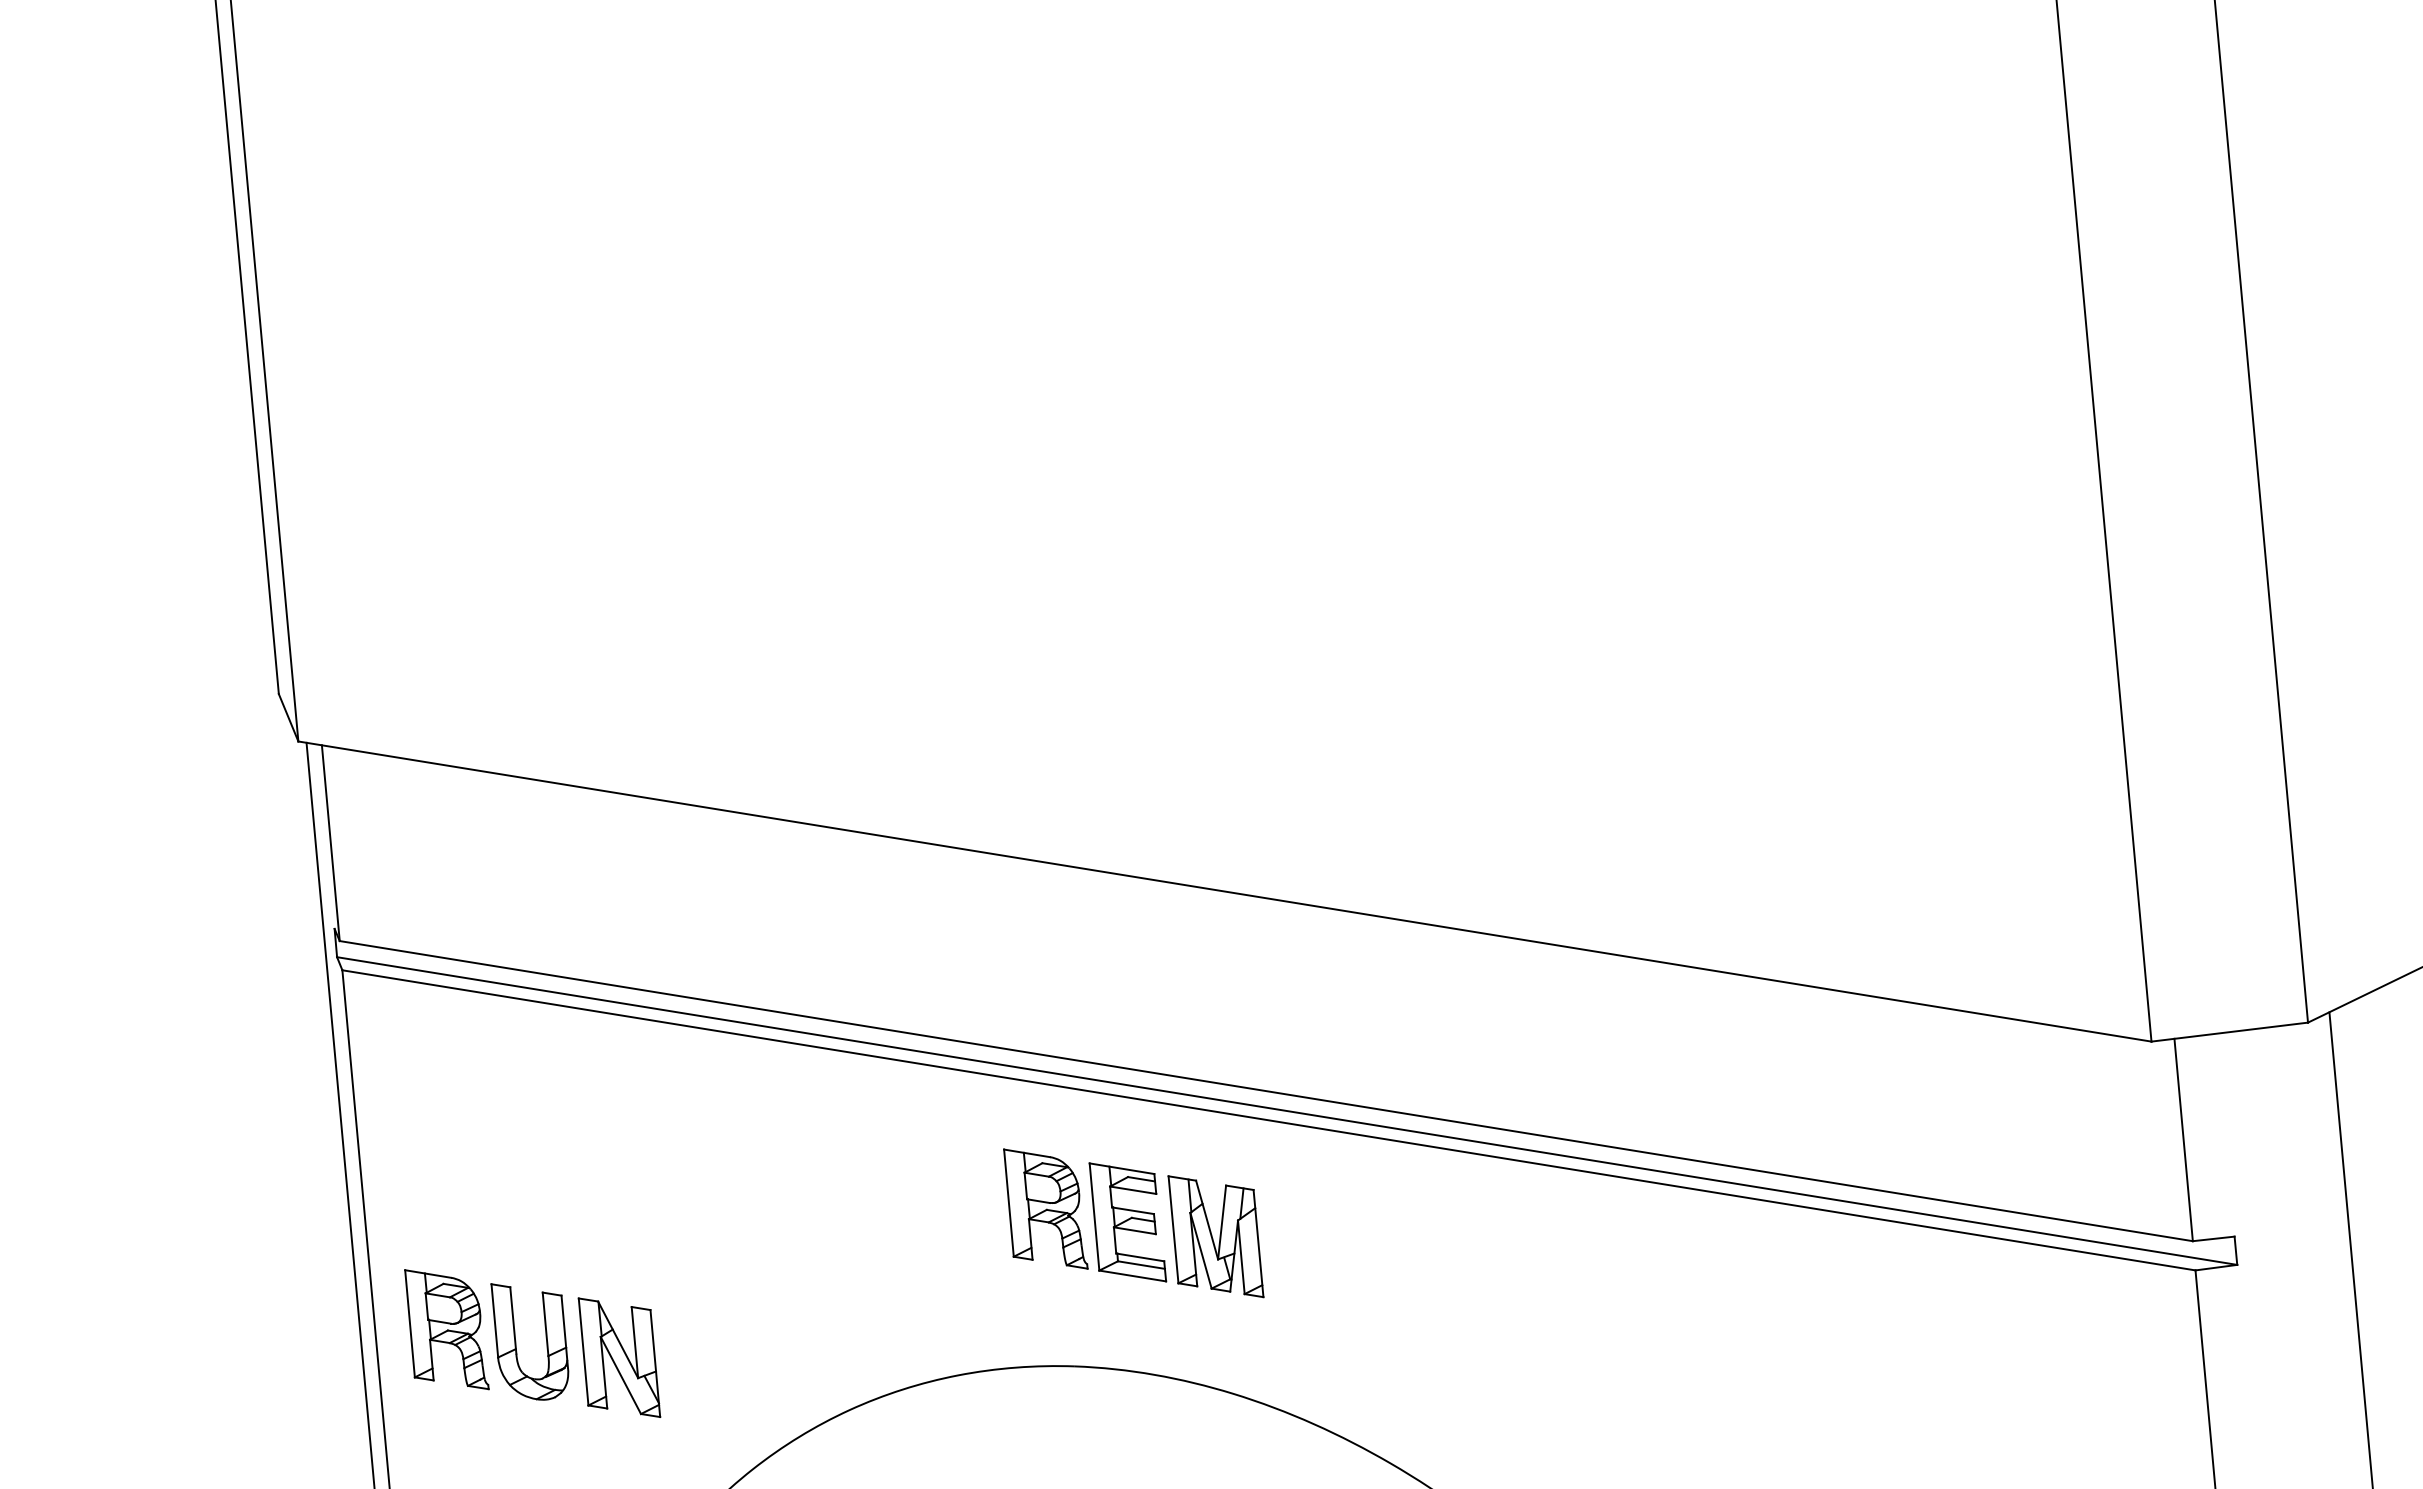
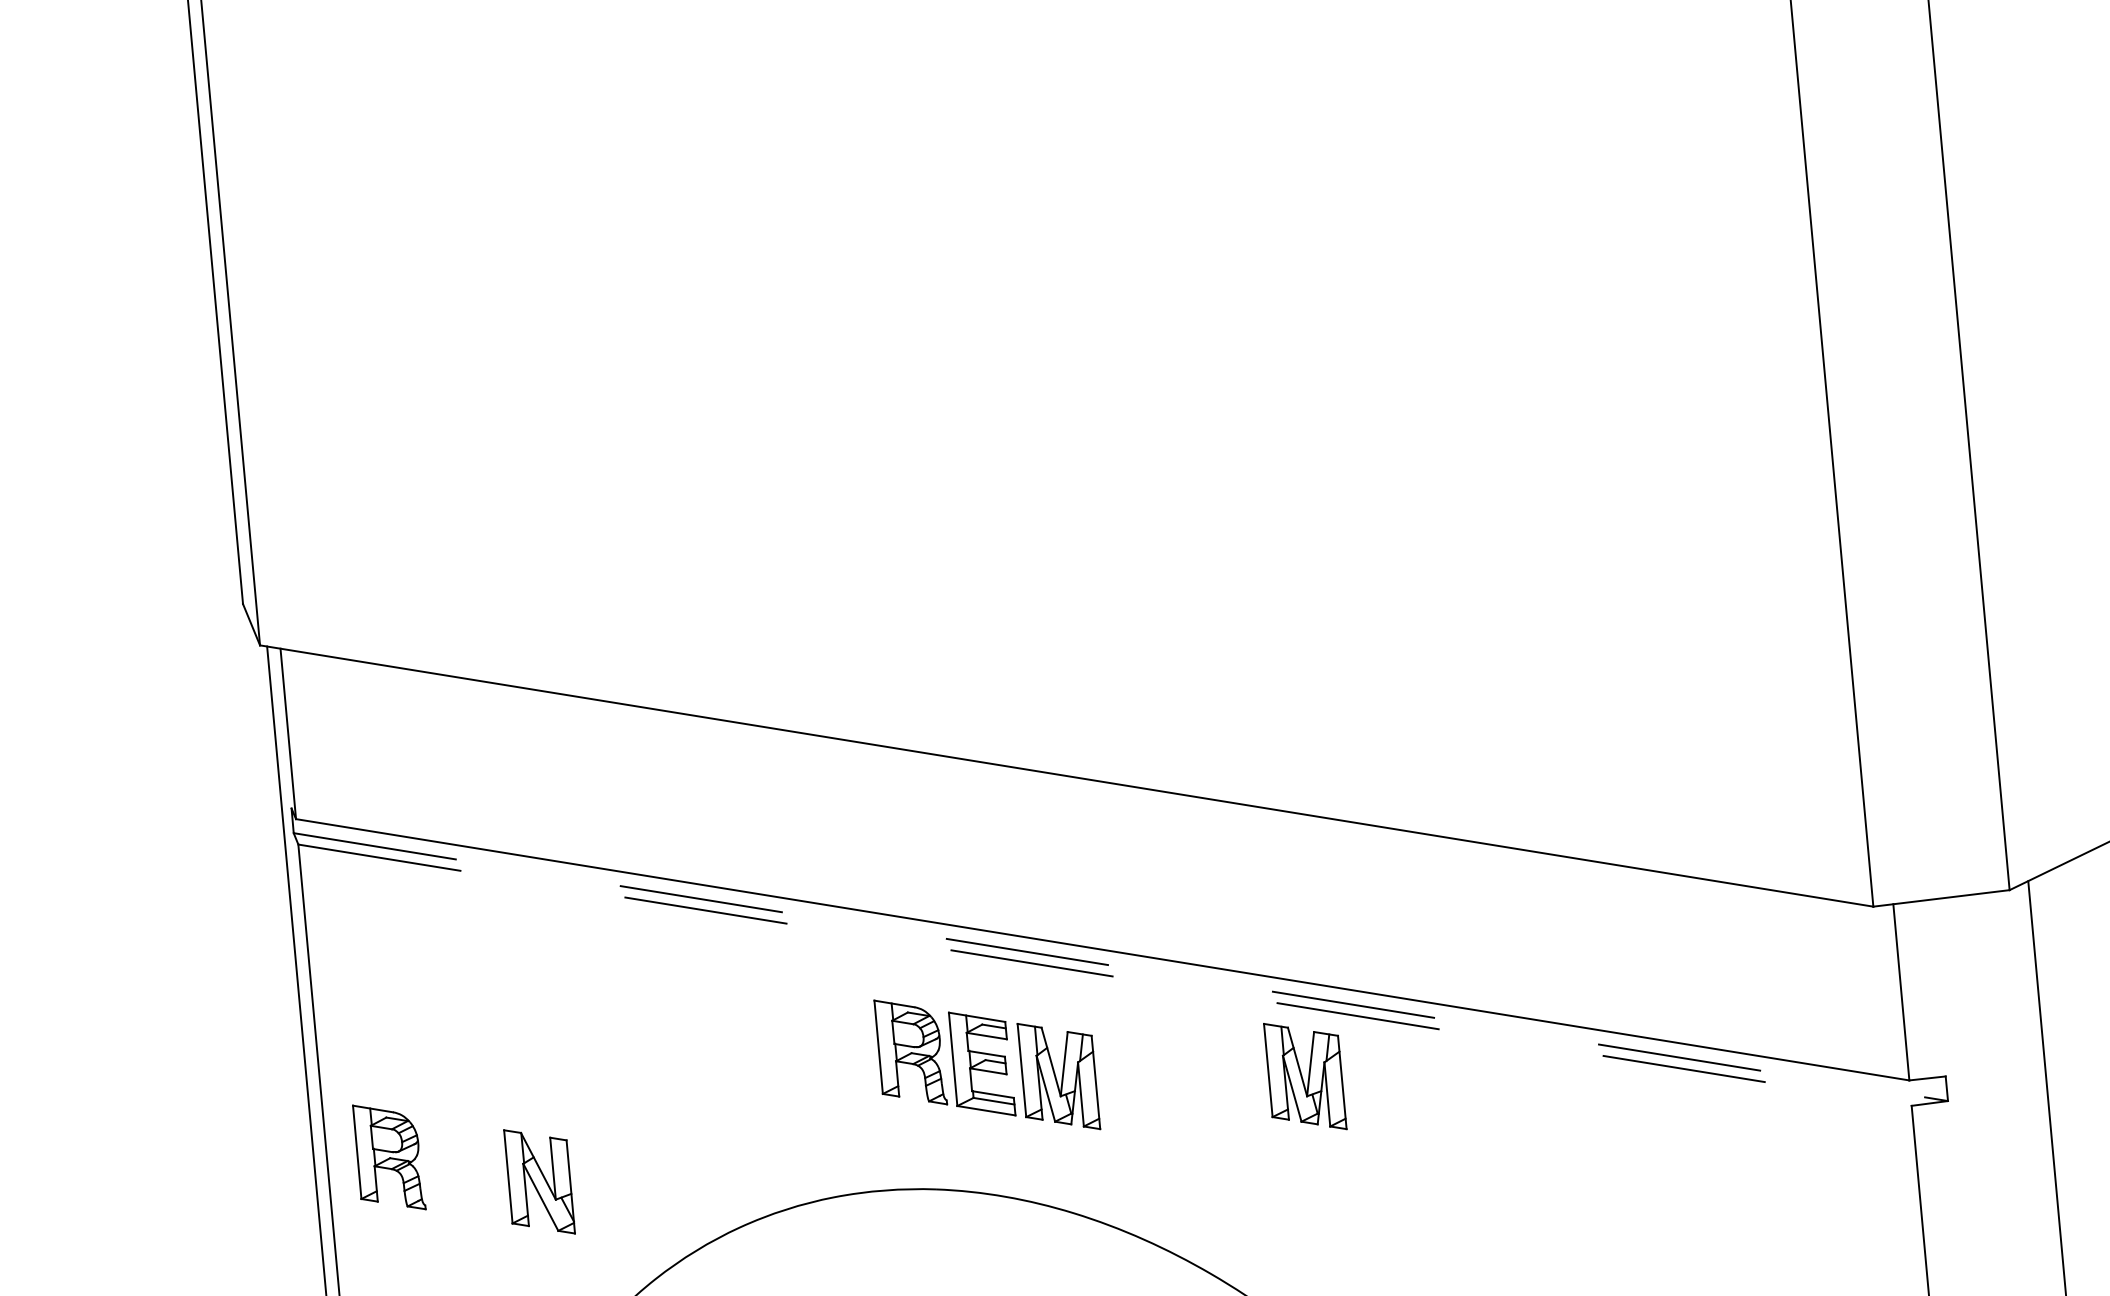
line: (1287, 1111) -> (1121, 967), solid -> dashed
line: (1268, 1120) -> (1104, 975), solid -> dashed
part: (1498, 1236) -> (1304, 1076), added
part: (516, 1341) -> (449, 1167), removed

